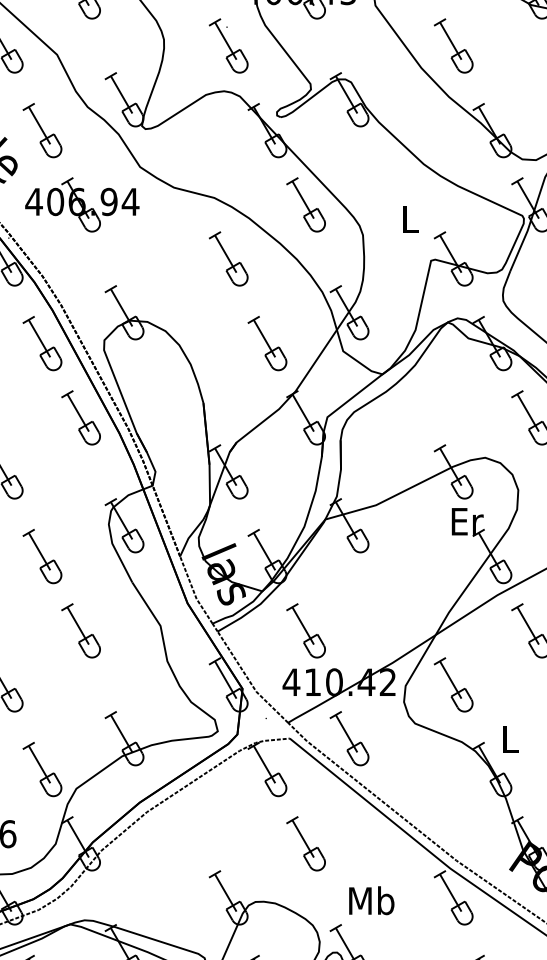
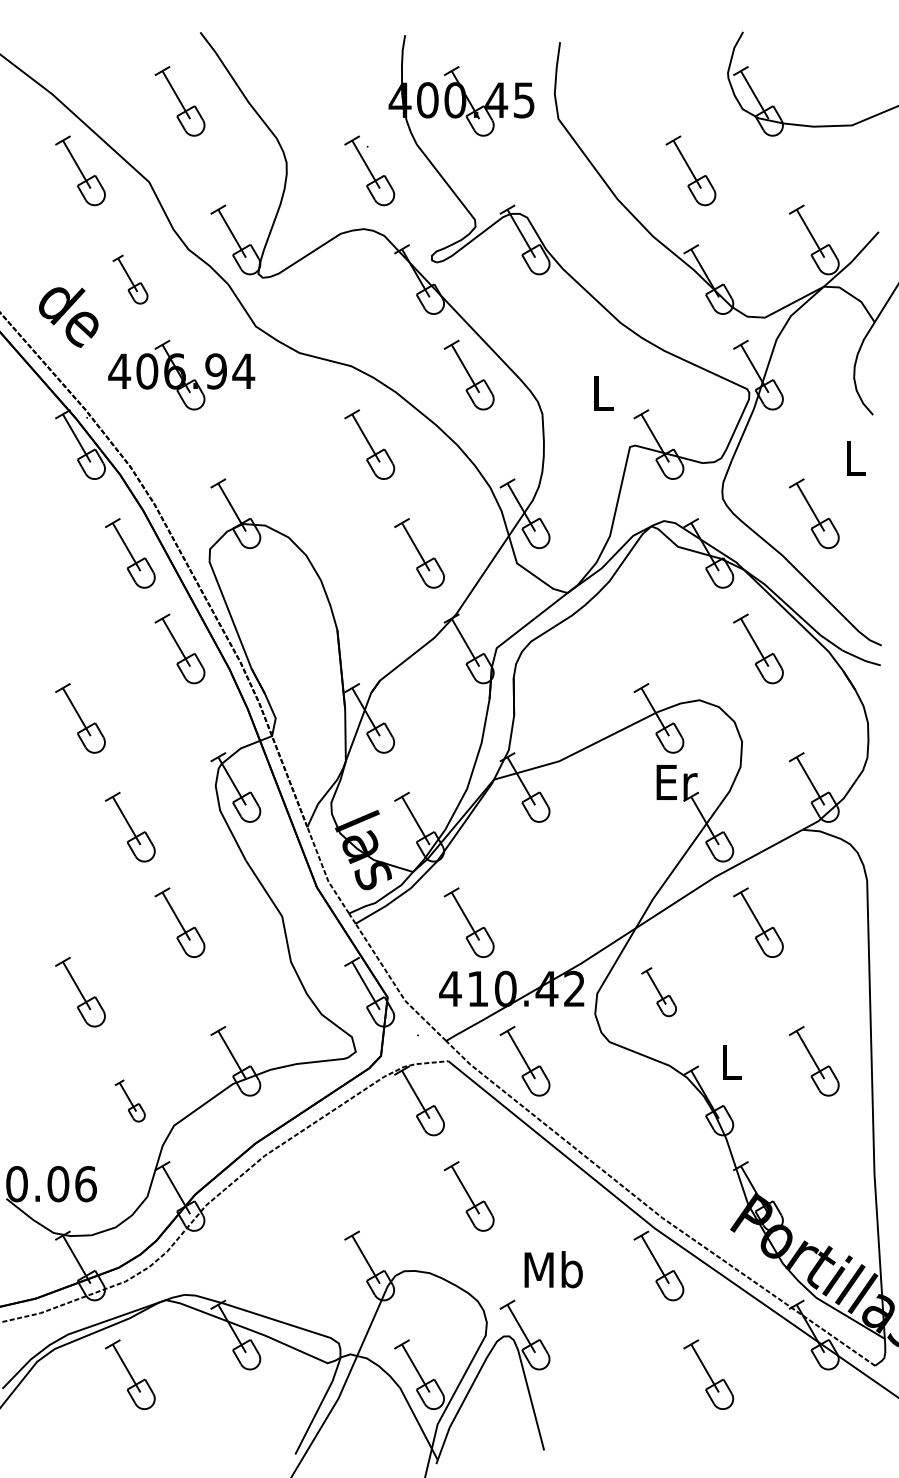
part: (453, 45) -> (690, 170), moved
part: (42, 130) -> (130, 279), size x0.7
part: (453, 684) -> (658, 991), size x0.7
part: (41, 769) -> (129, 1100), size x0.6

